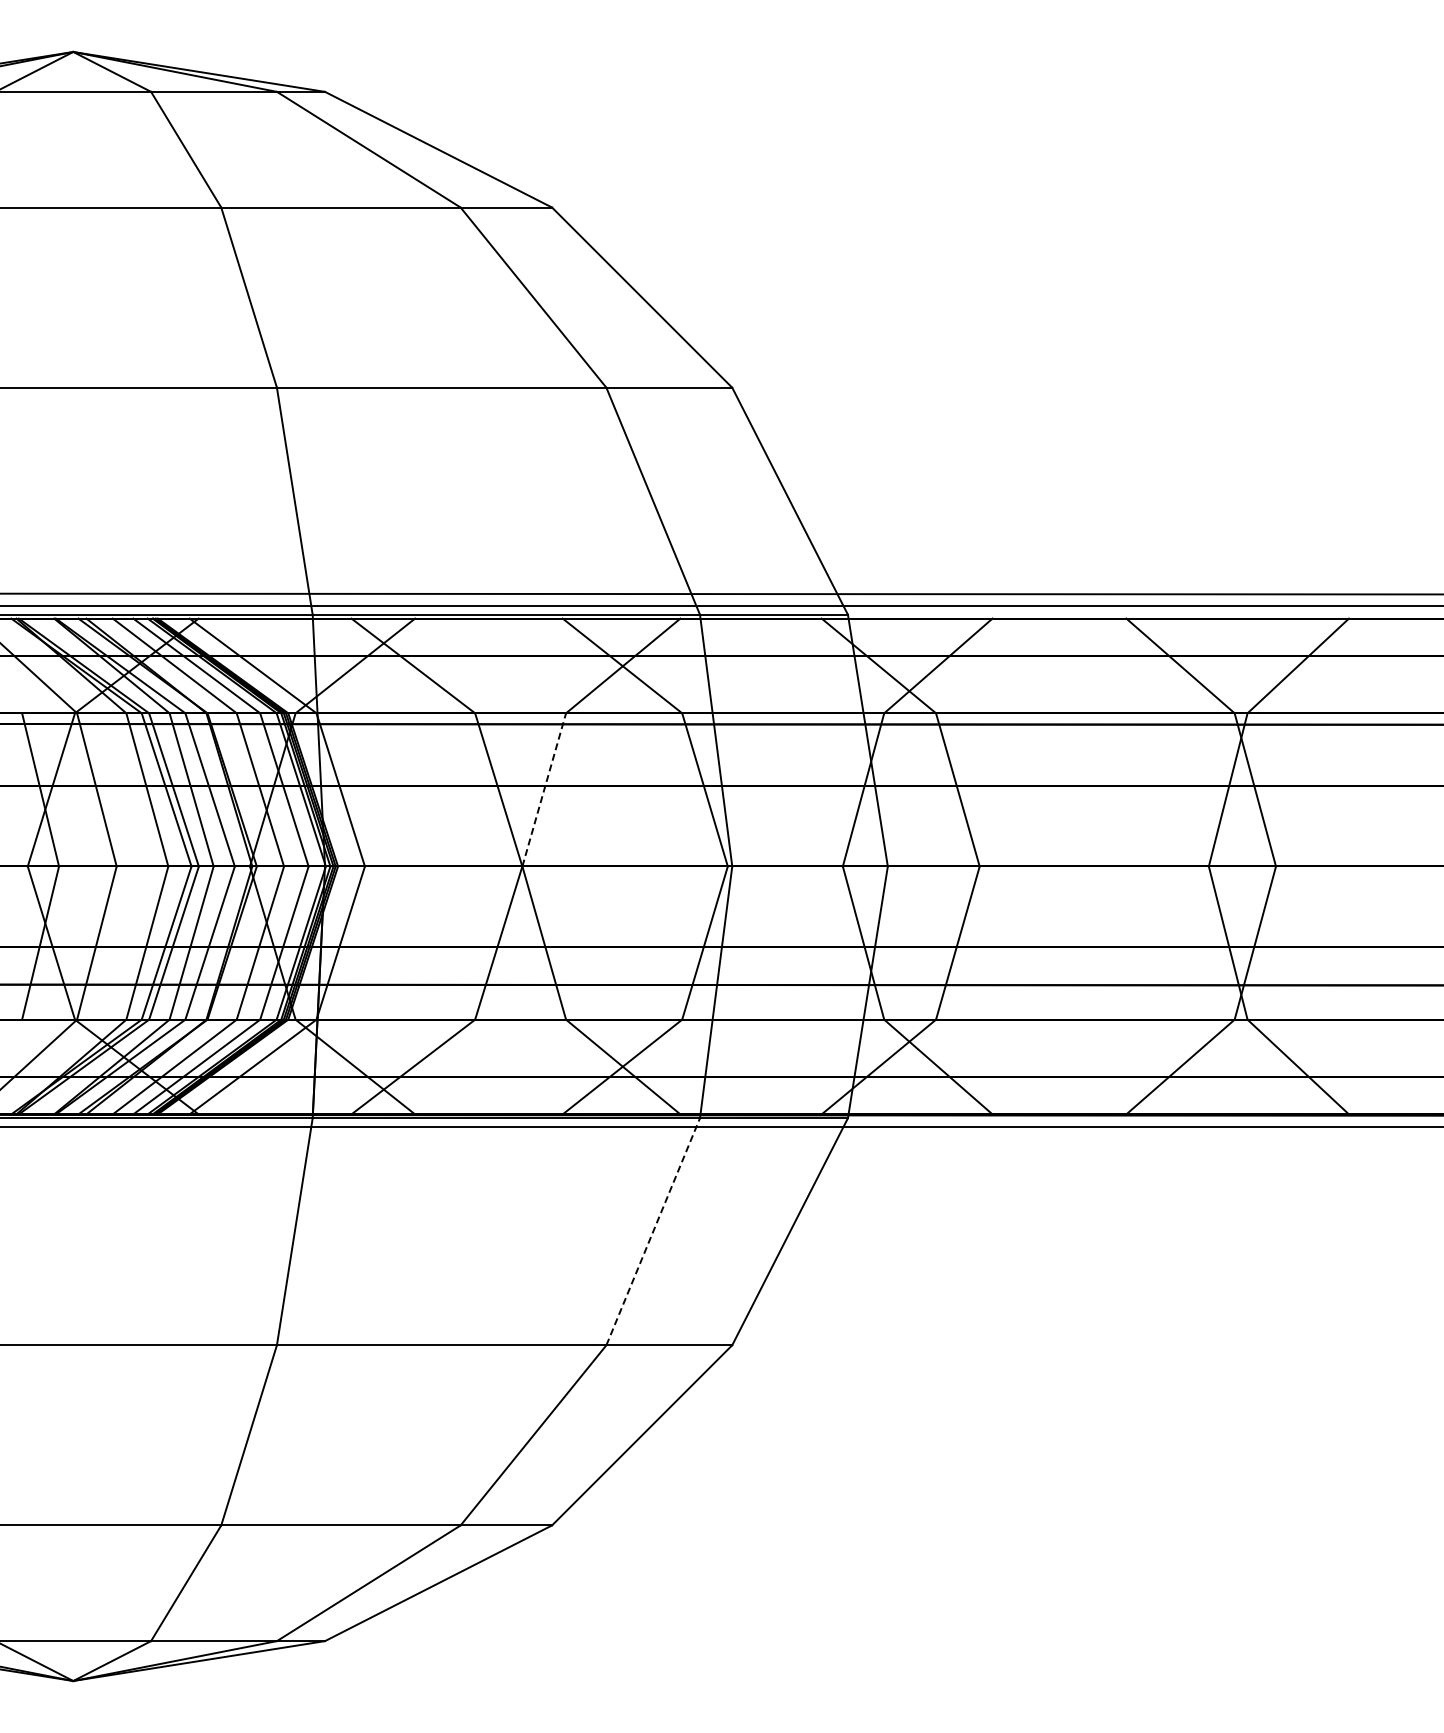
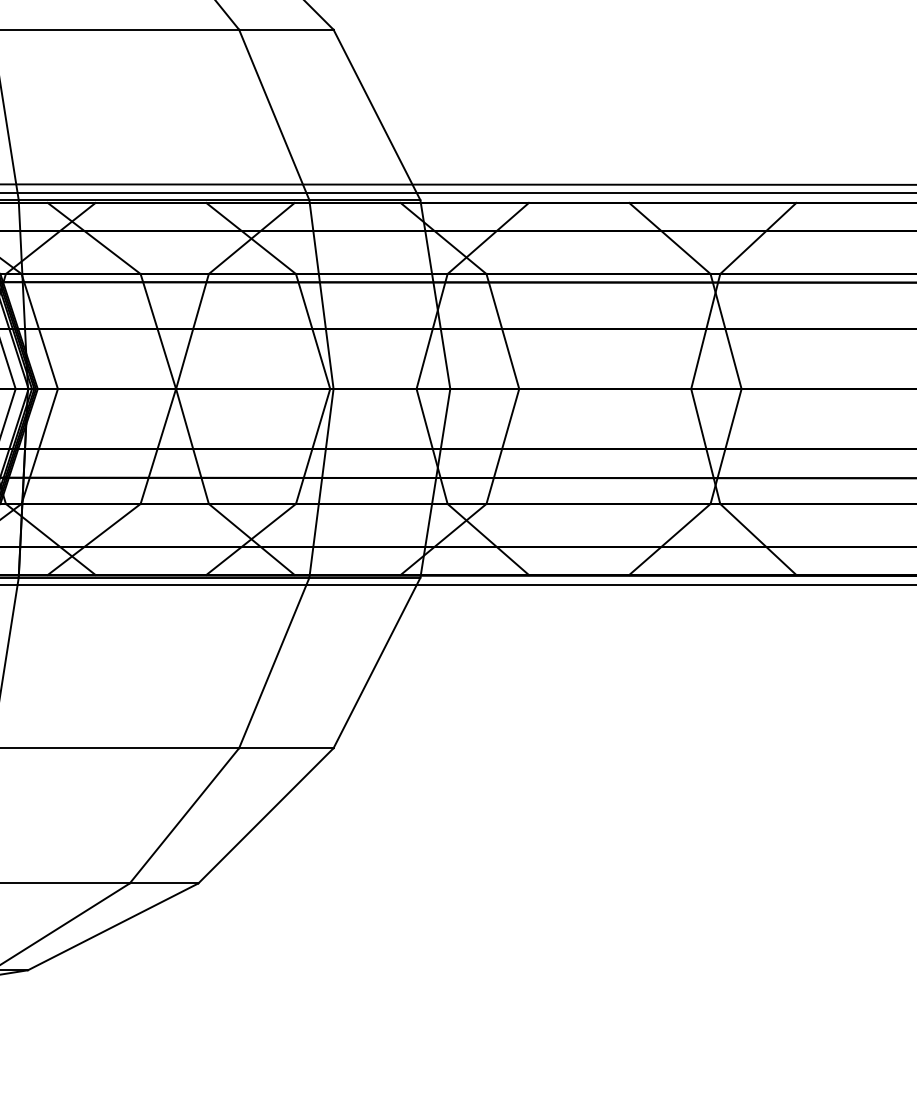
line: (544, 789) -> (192, 331), dashed -> solid
line: (653, 1231) -> (274, 662), dashed -> solid

